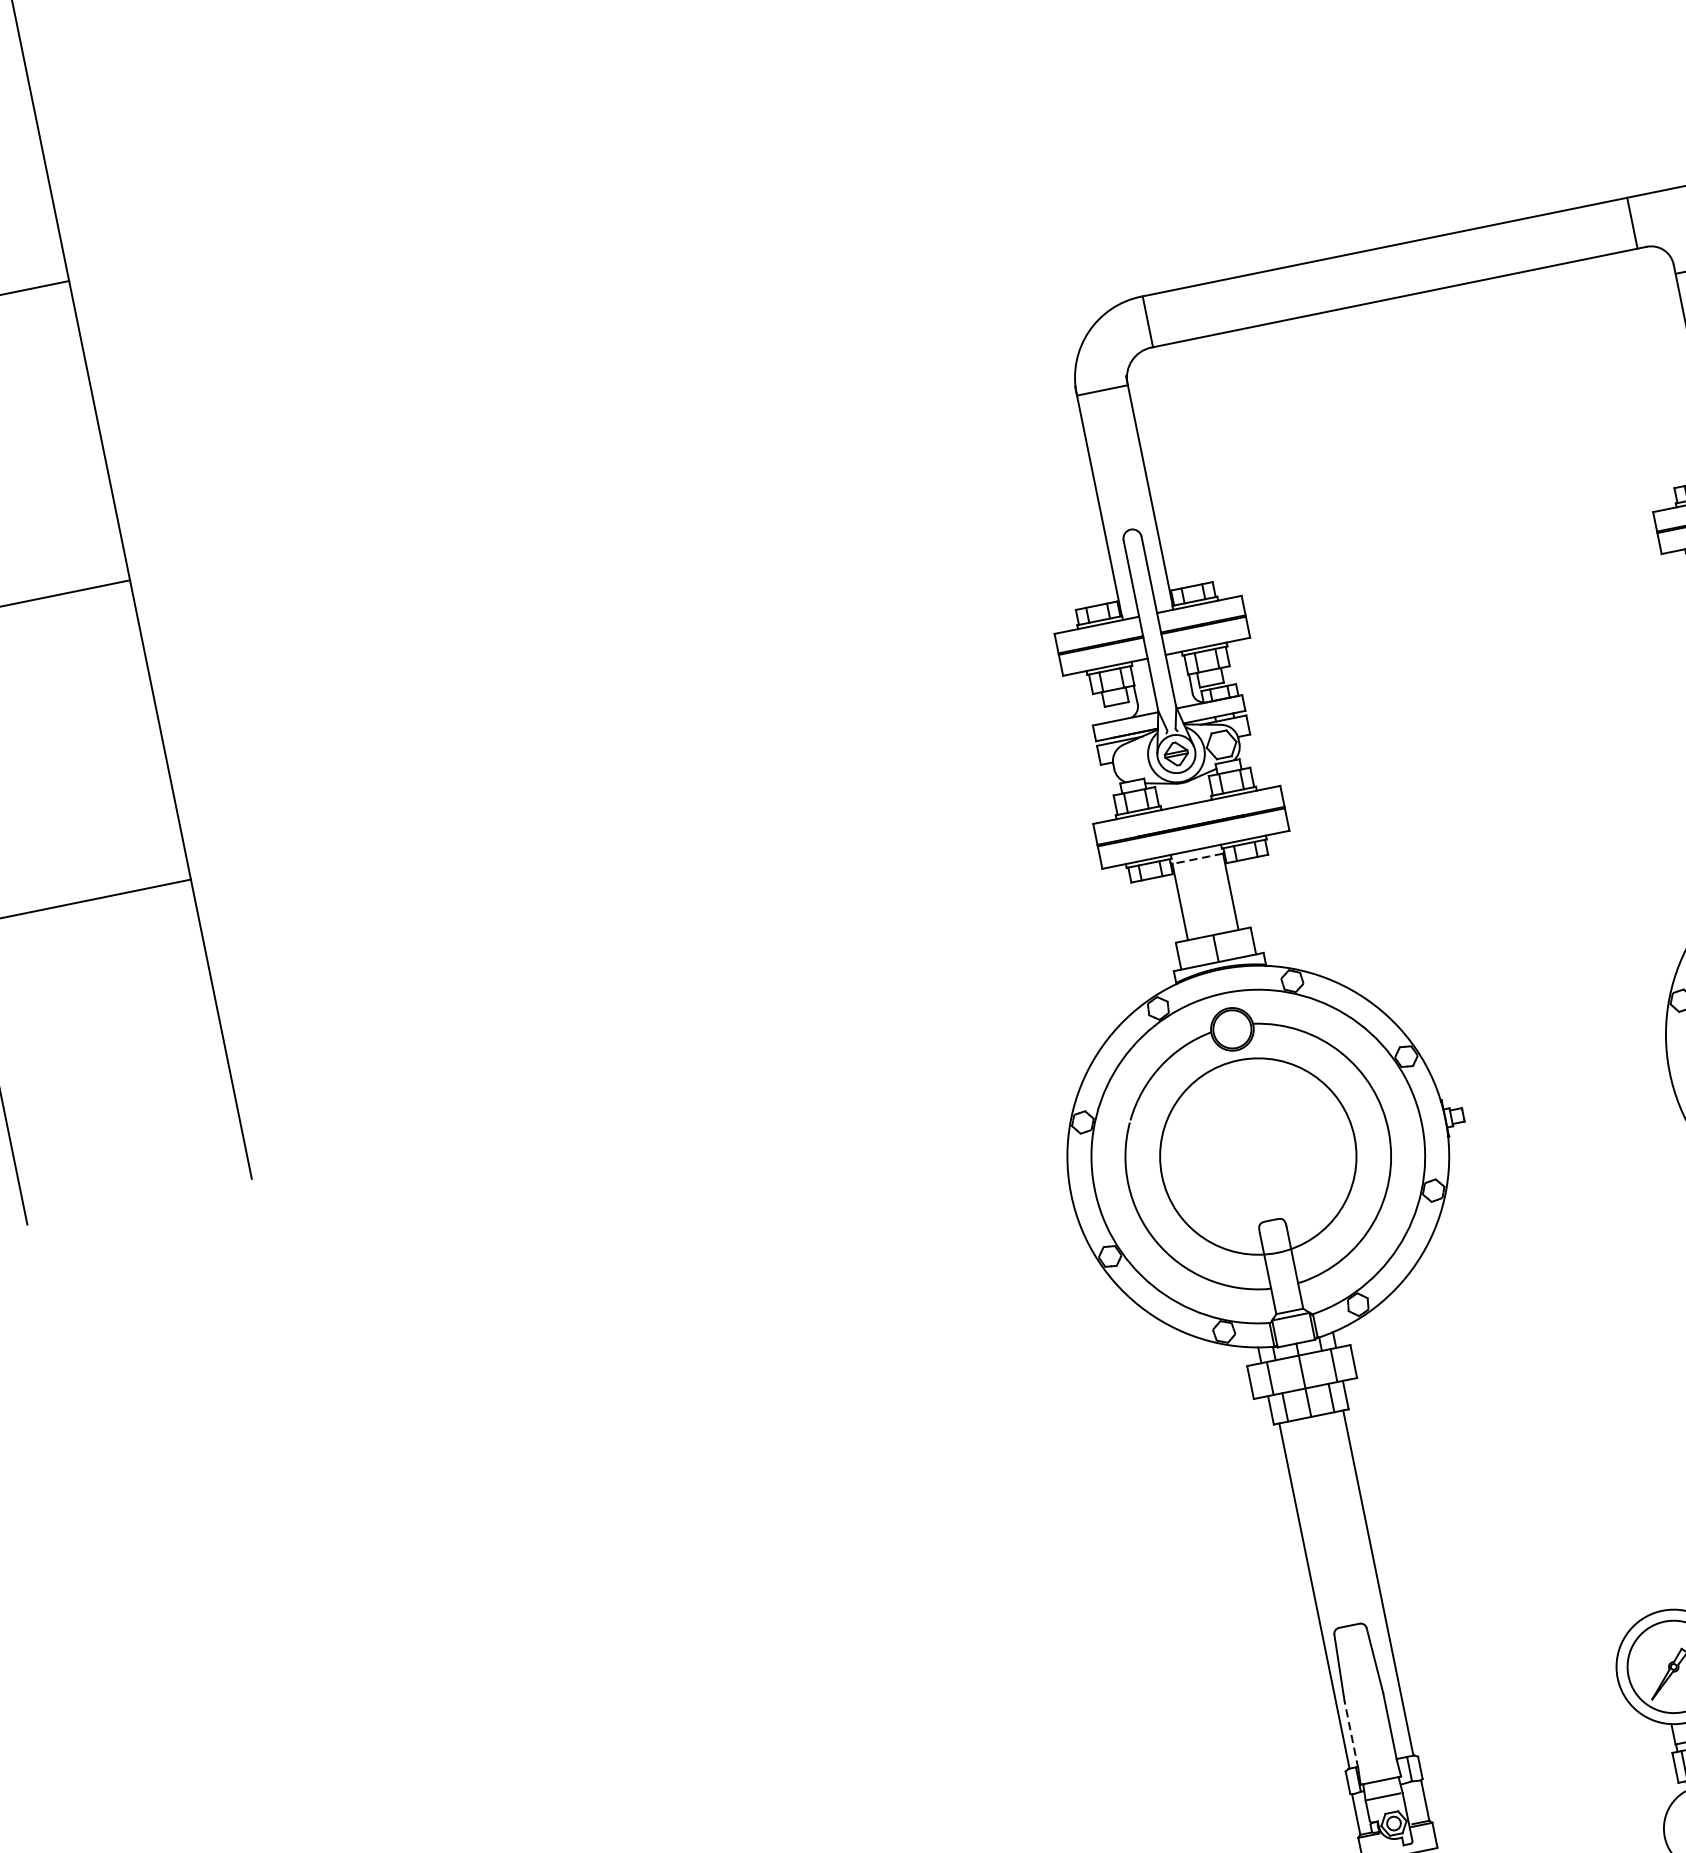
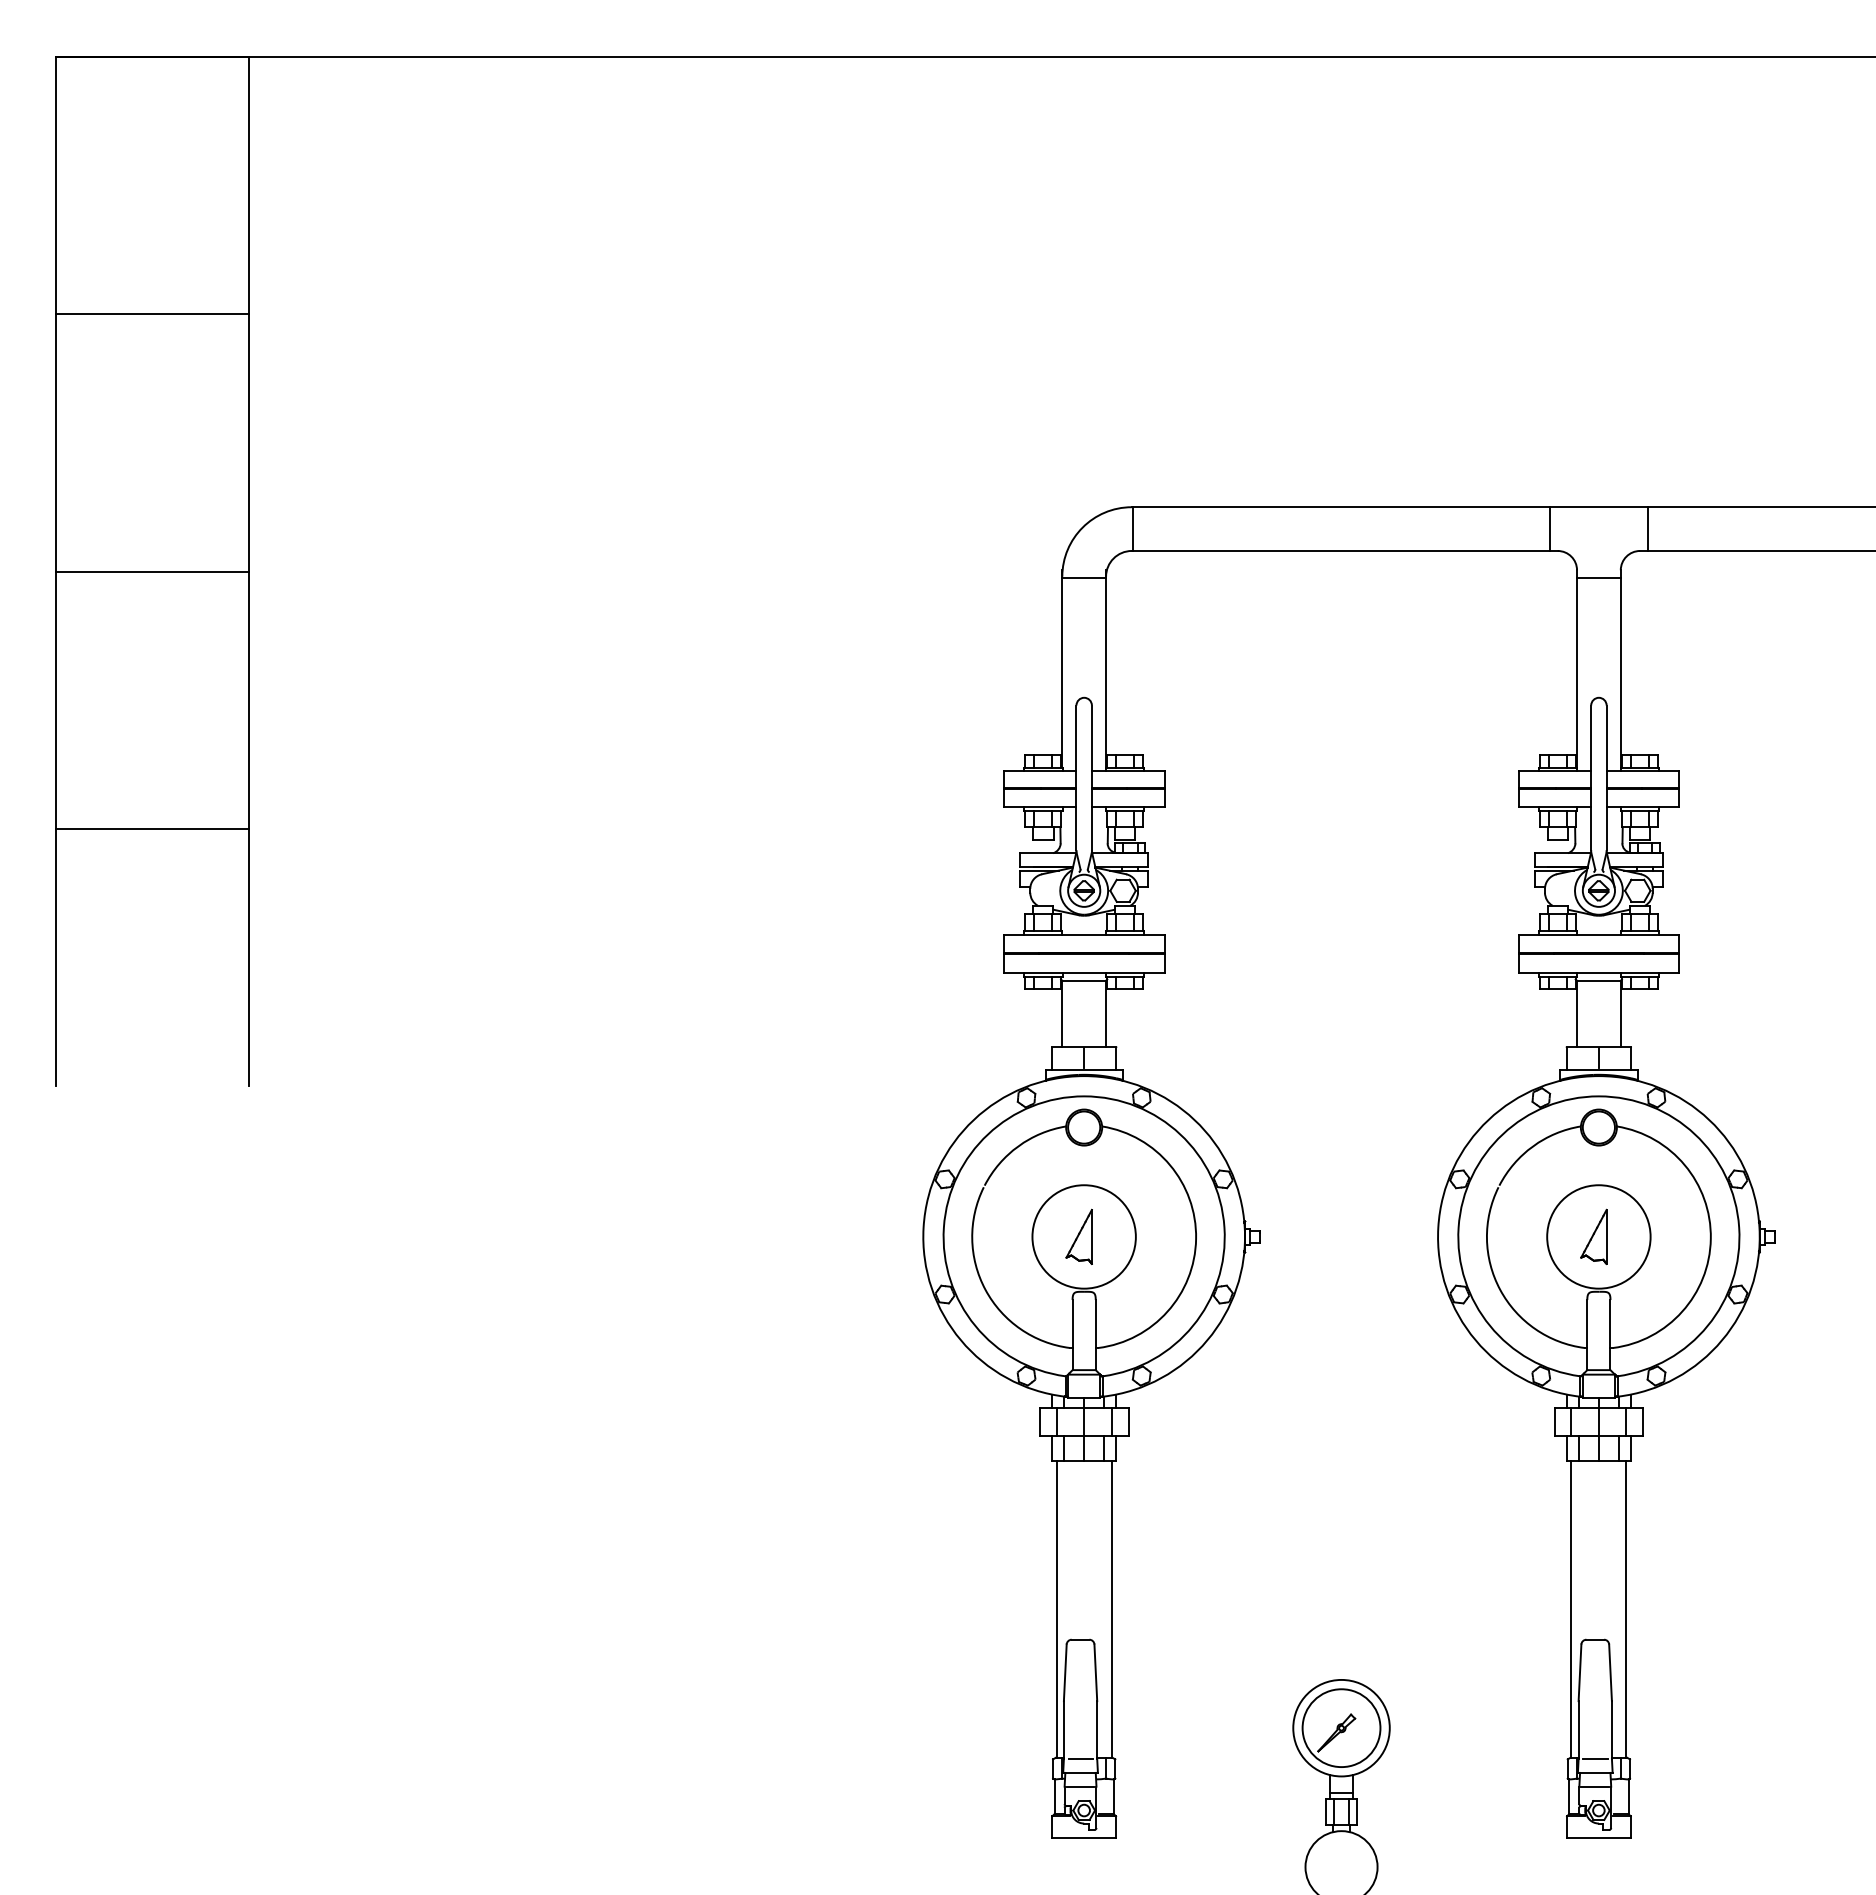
line: (1198, 858) -> (1084, 980), dashed -> solid
circle: (1257, 1156) -> (1083, 1236), size x0.62
part: (1251, 1157) -> (1078, 1236), added
line: (1351, 1735) -> (1063, 1730), dashed -> solid
line: (1377, 1765) -> (1080, 1759), added

